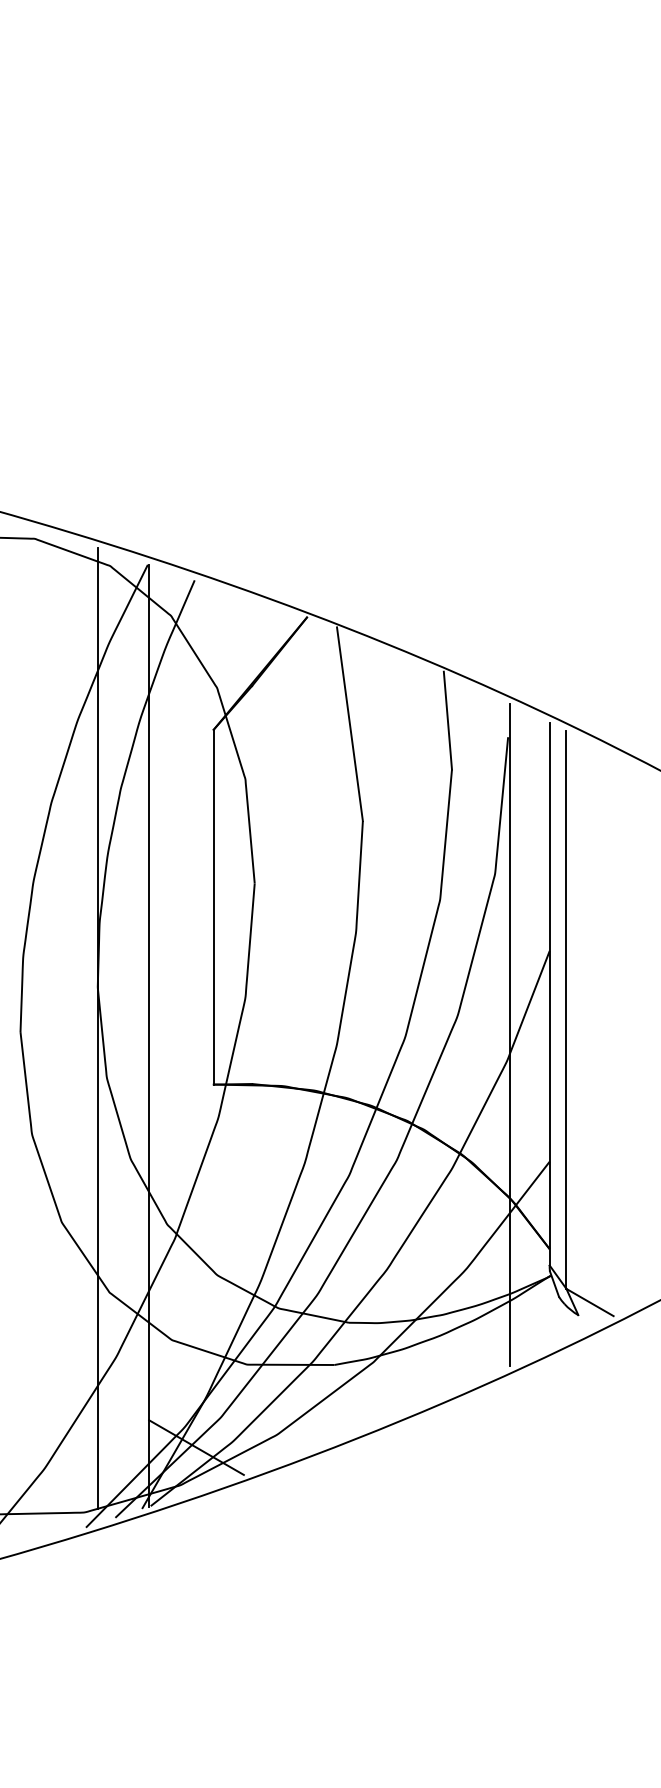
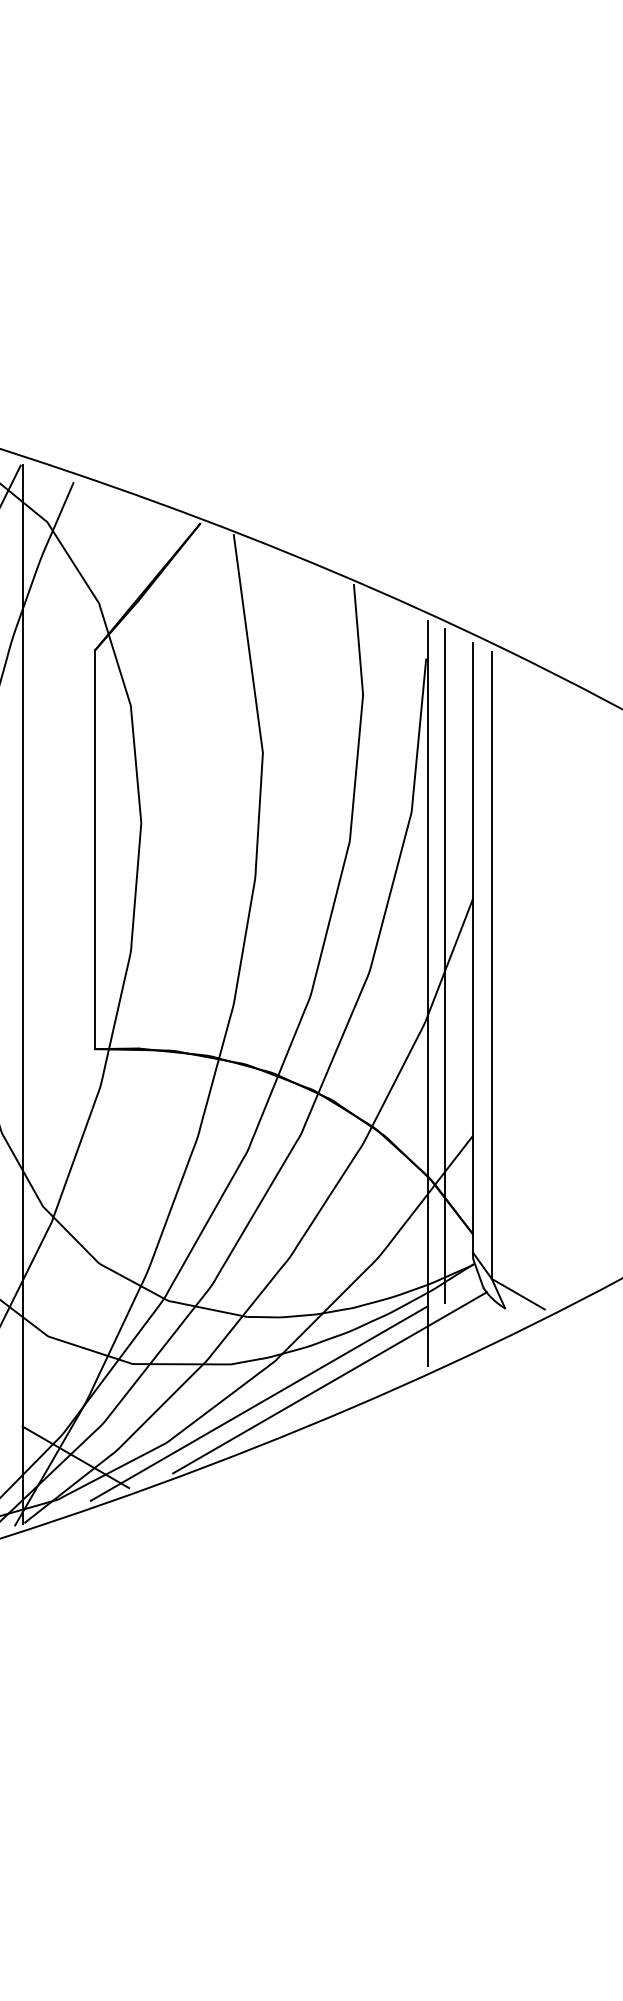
line: (525, 1010) -> (445, 965), added
line: (422, 1380) -> (329, 1381), added
line: (359, 1399) -> (259, 1403), added

